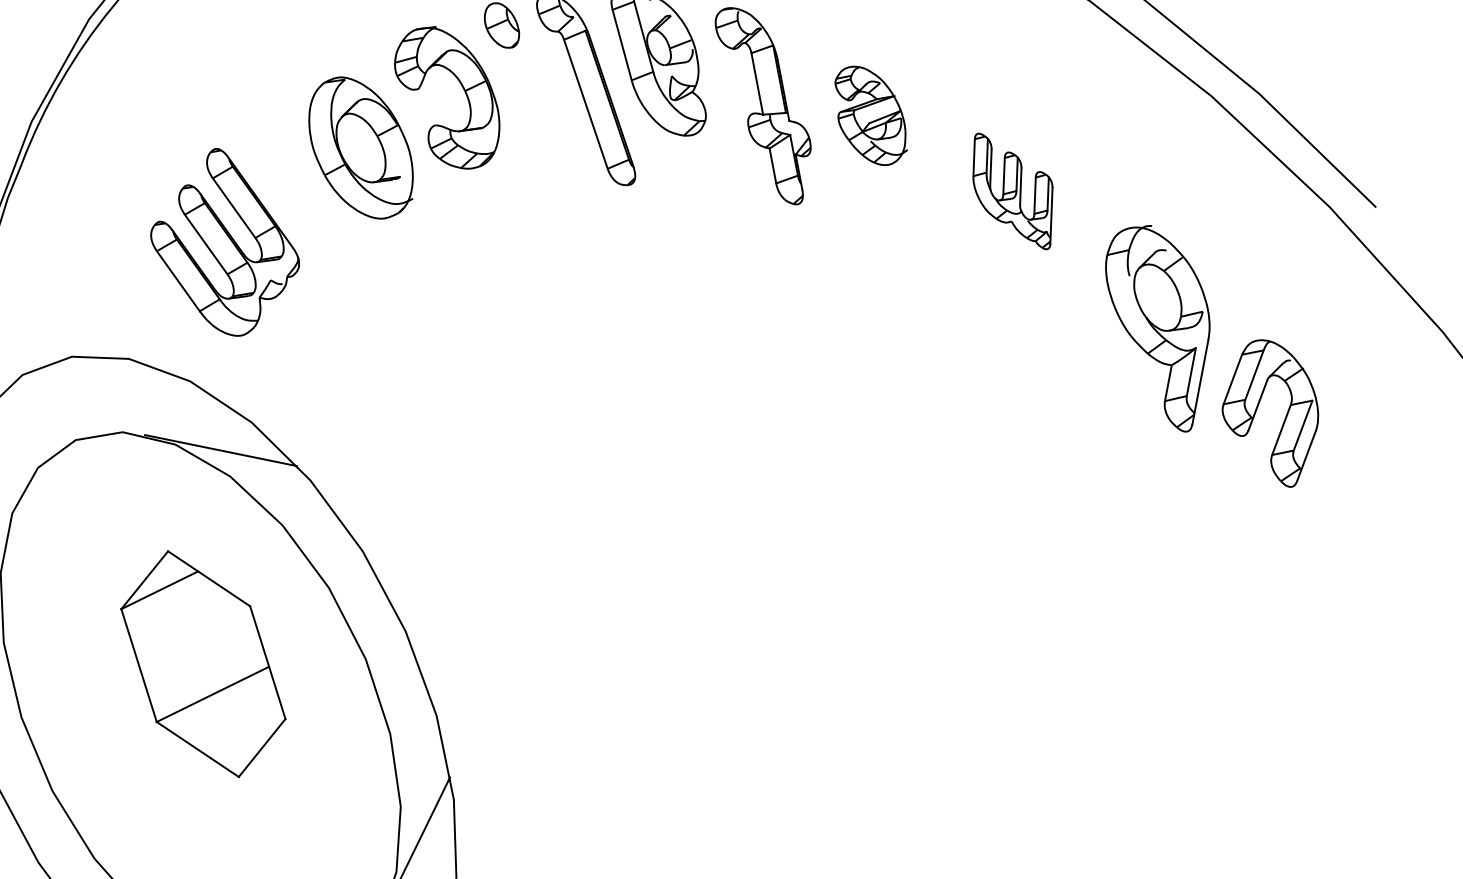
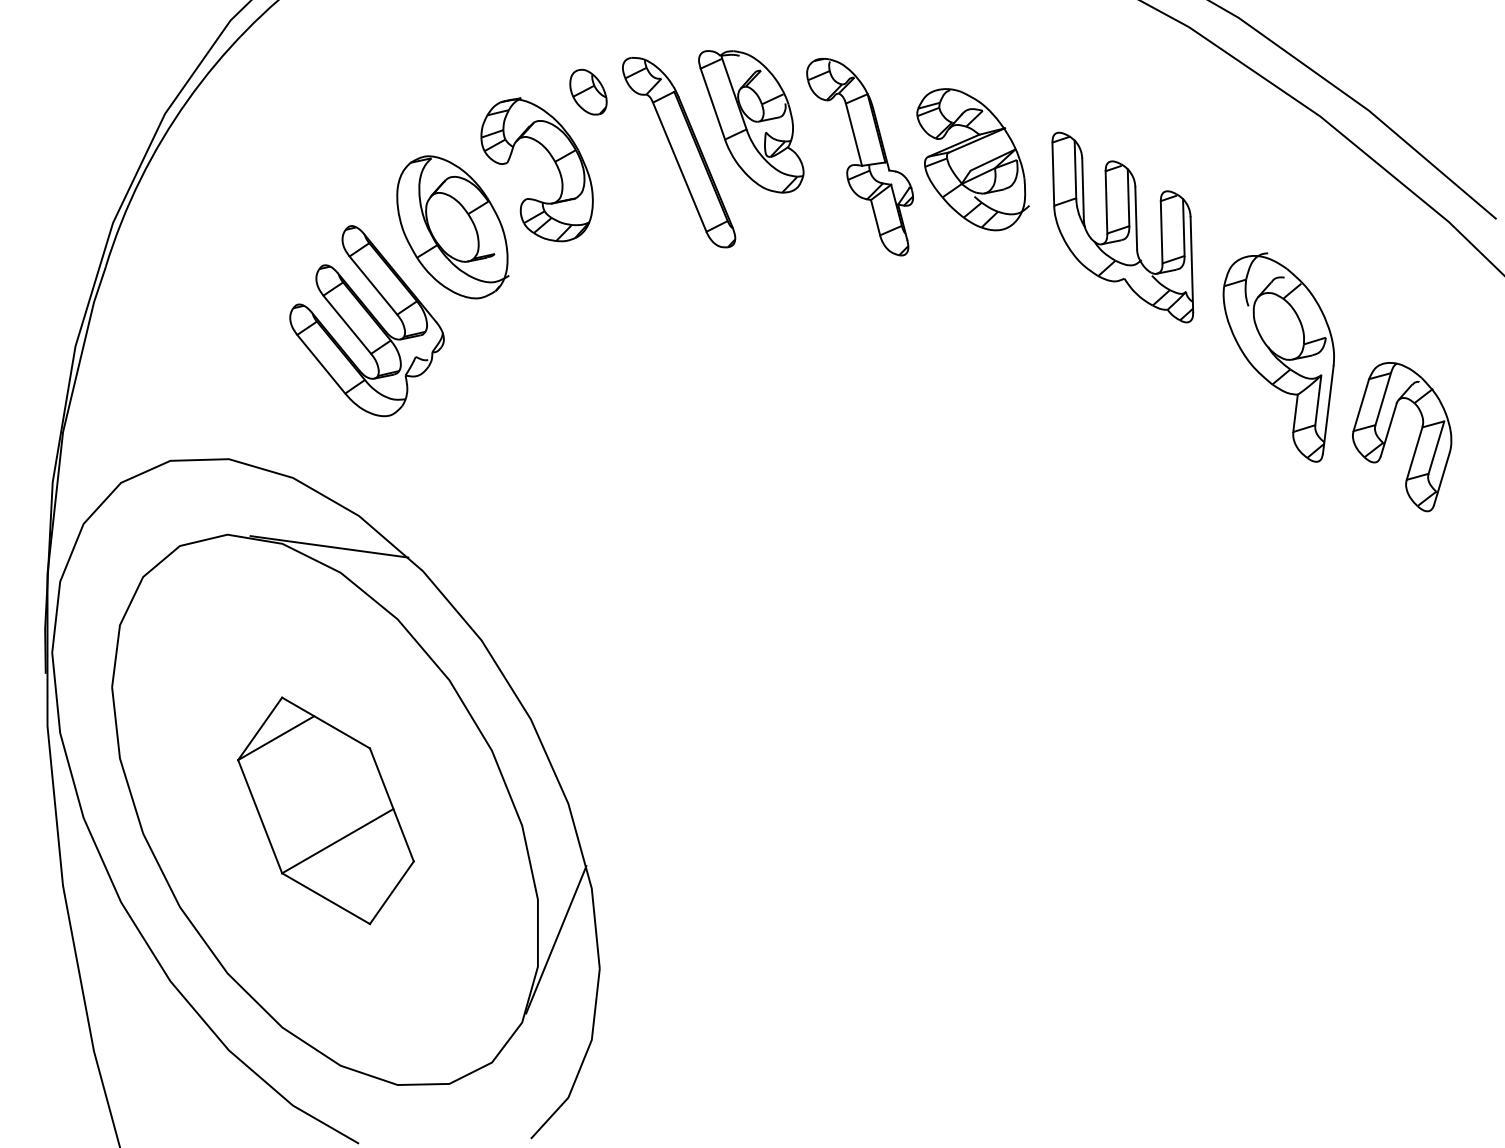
part: (870, 115) -> (972, 159), size x1.43
part: (1012, 191) -> (1122, 227), size x1.67
part: (225, 242) -> (366, 321), moved
part: (202, 663) -> (325, 810), moved

